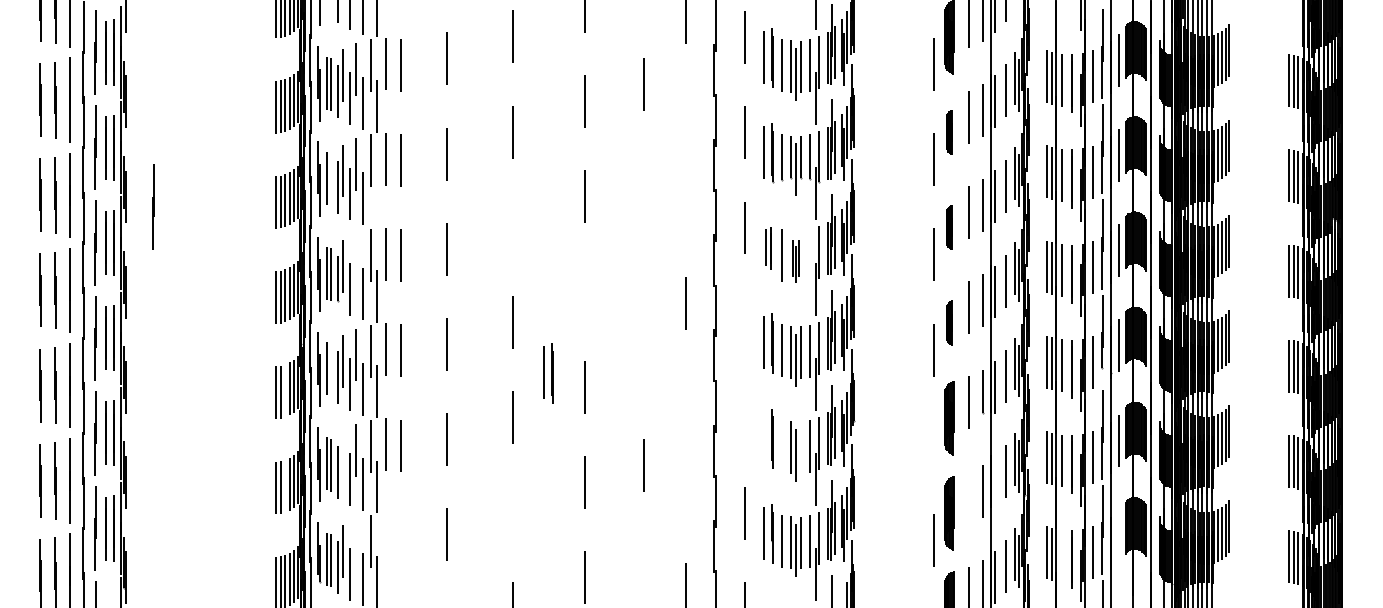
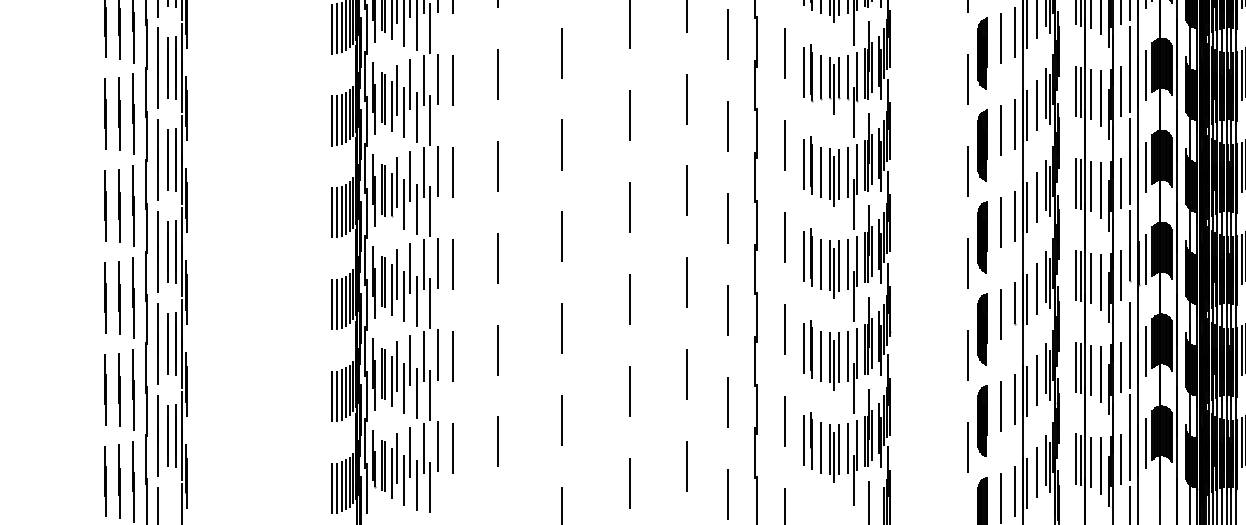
line: (685, 112) -> (727, 34), added
part: (949, 132) -> (982, 53), size x1.67
line: (330, 179) -> (385, 98), added
line: (643, 179) -> (687, 98), added
line: (377, 201) -> (430, 120), added
line: (153, 206) -> (214, 124), removed
line: (685, 207) -> (727, 125), added
line: (512, 227) -> (560, 145), added
part: (949, 227) -> (982, 145), size x1.67
part: (768, 248) -> (807, 165), size x1.43
line: (810, 255) -> (848, 172), added
line: (356, 259) -> (410, 176), added
part: (795, 261) -> (833, 178), size x1.43
line: (643, 274) -> (687, 190), added
line: (584, 291) -> (630, 206), added
line: (745, 322) -> (785, 236), added
part: (949, 322) -> (982, 236), size x1.67
line: (330, 369) -> (385, 282), added
line: (643, 369) -> (687, 282), added
part: (548, 373) -> (595, 286), removed
line: (285, 390) -> (341, 302), added
line: (685, 398) -> (727, 310), added
line: (745, 417) -> (785, 328), added
line: (764, 437) -> (803, 347), added
line: (781, 445) -> (820, 355), added
line: (933, 445) -> (967, 355), added
line: (800, 447) -> (838, 357), added
line: (342, 456) -> (396, 366), added
line: (995, 481) -> (1026, 390), added
line: (285, 485) -> (341, 394), added
line: (685, 493) -> (727, 401), added
line: (969, 497) -> (1001, 405), added
line: (512, 512) -> (560, 420), added
line: (1118, 535) -> (1145, 442), added
line: (385, 539) -> (438, 446), added
line: (400, 540) -> (452, 447), added
line: (356, 544) -> (410, 451), added
line: (1062, 555) -> (1091, 461), added
line: (643, 560) -> (687, 466), added

